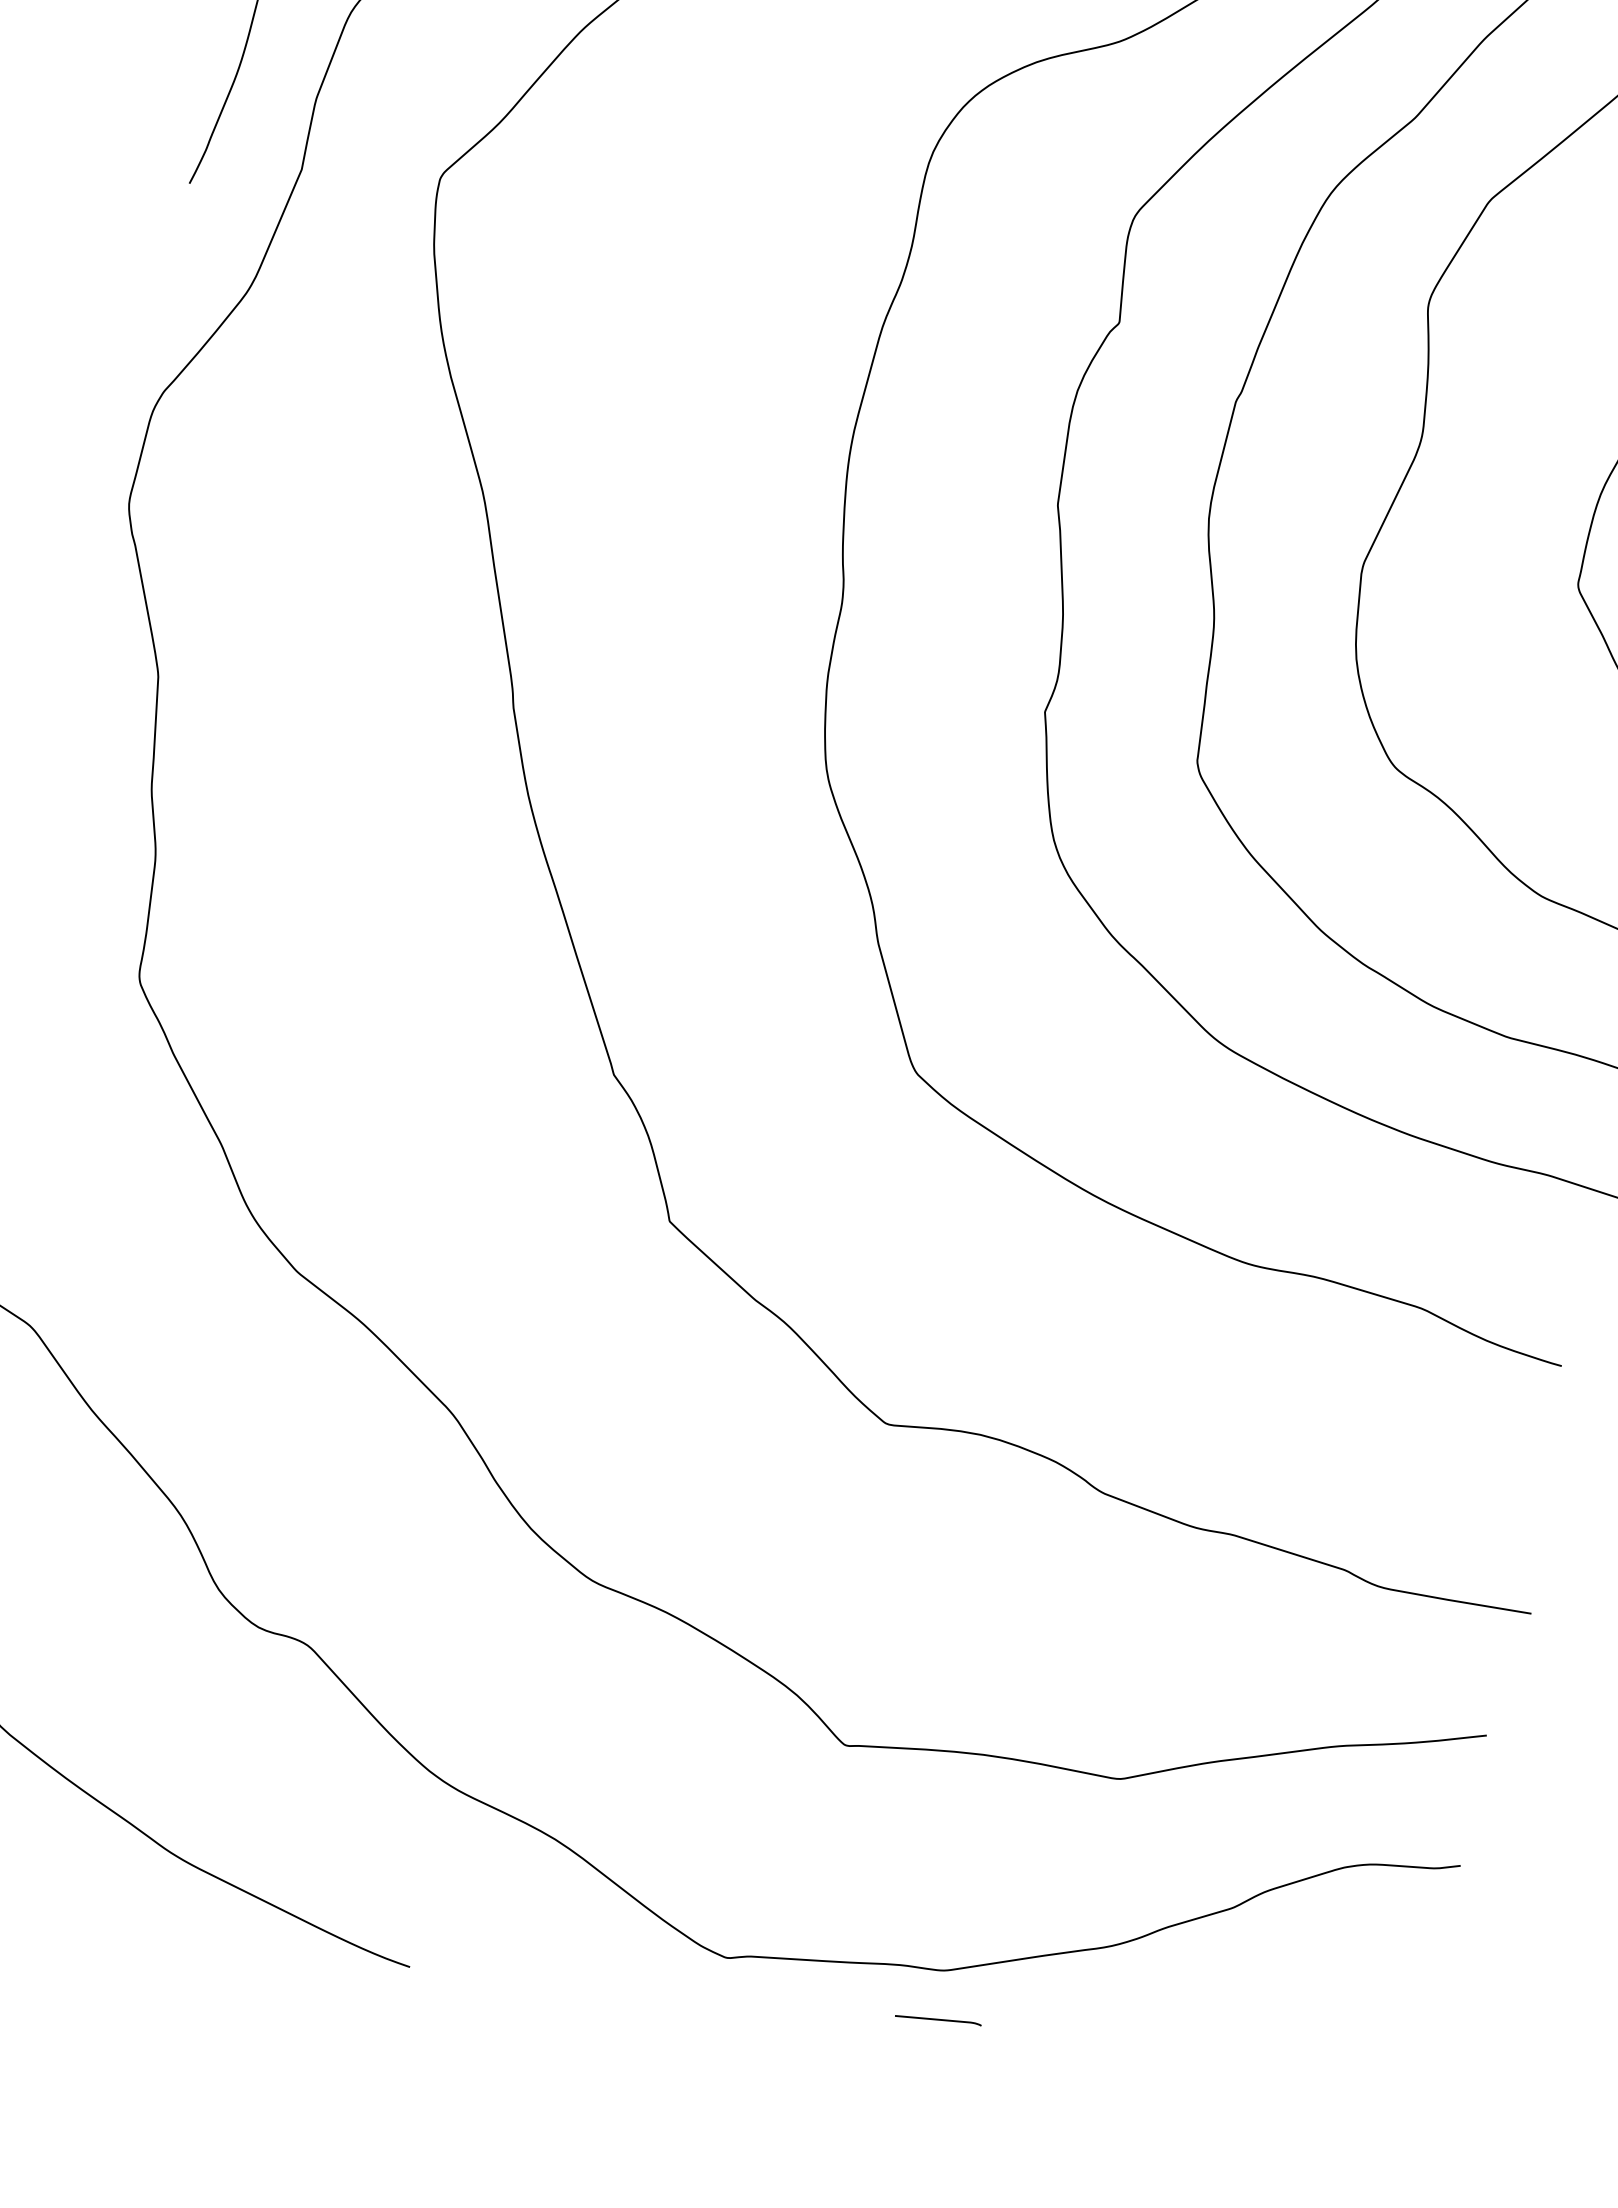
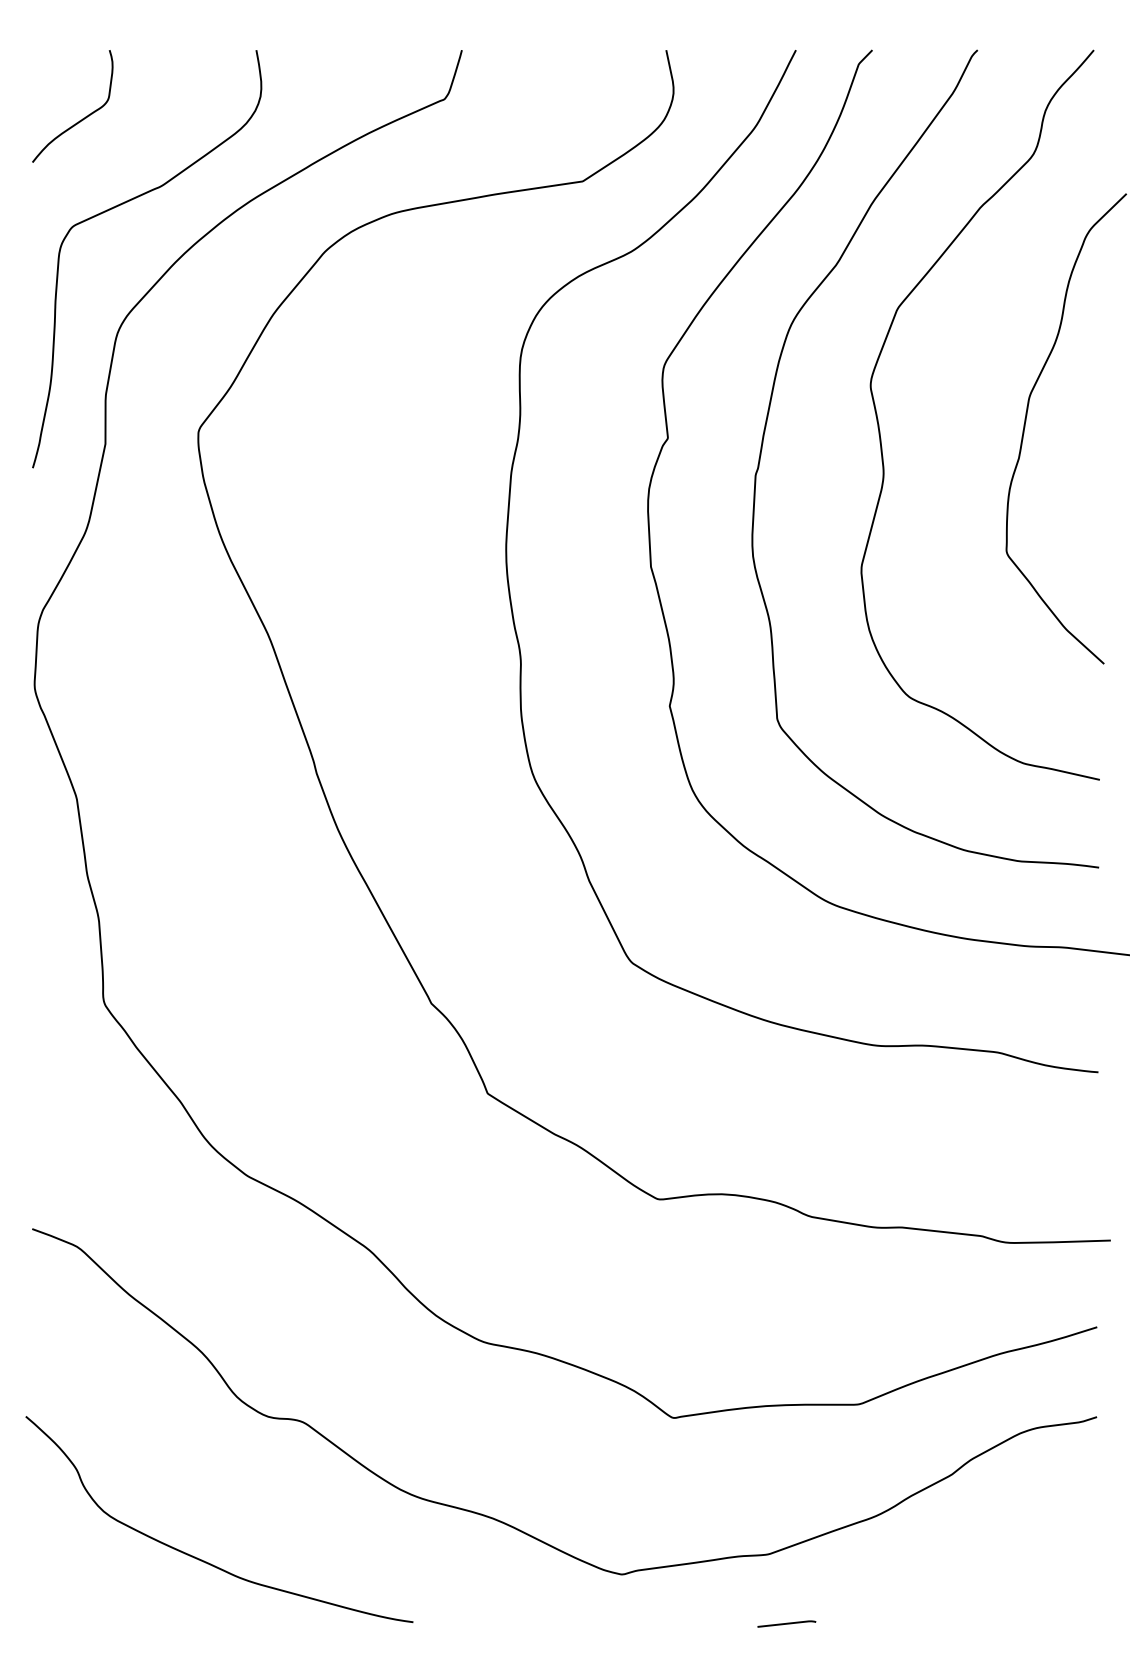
line: (938, 2019) -> (786, 1623), moved

